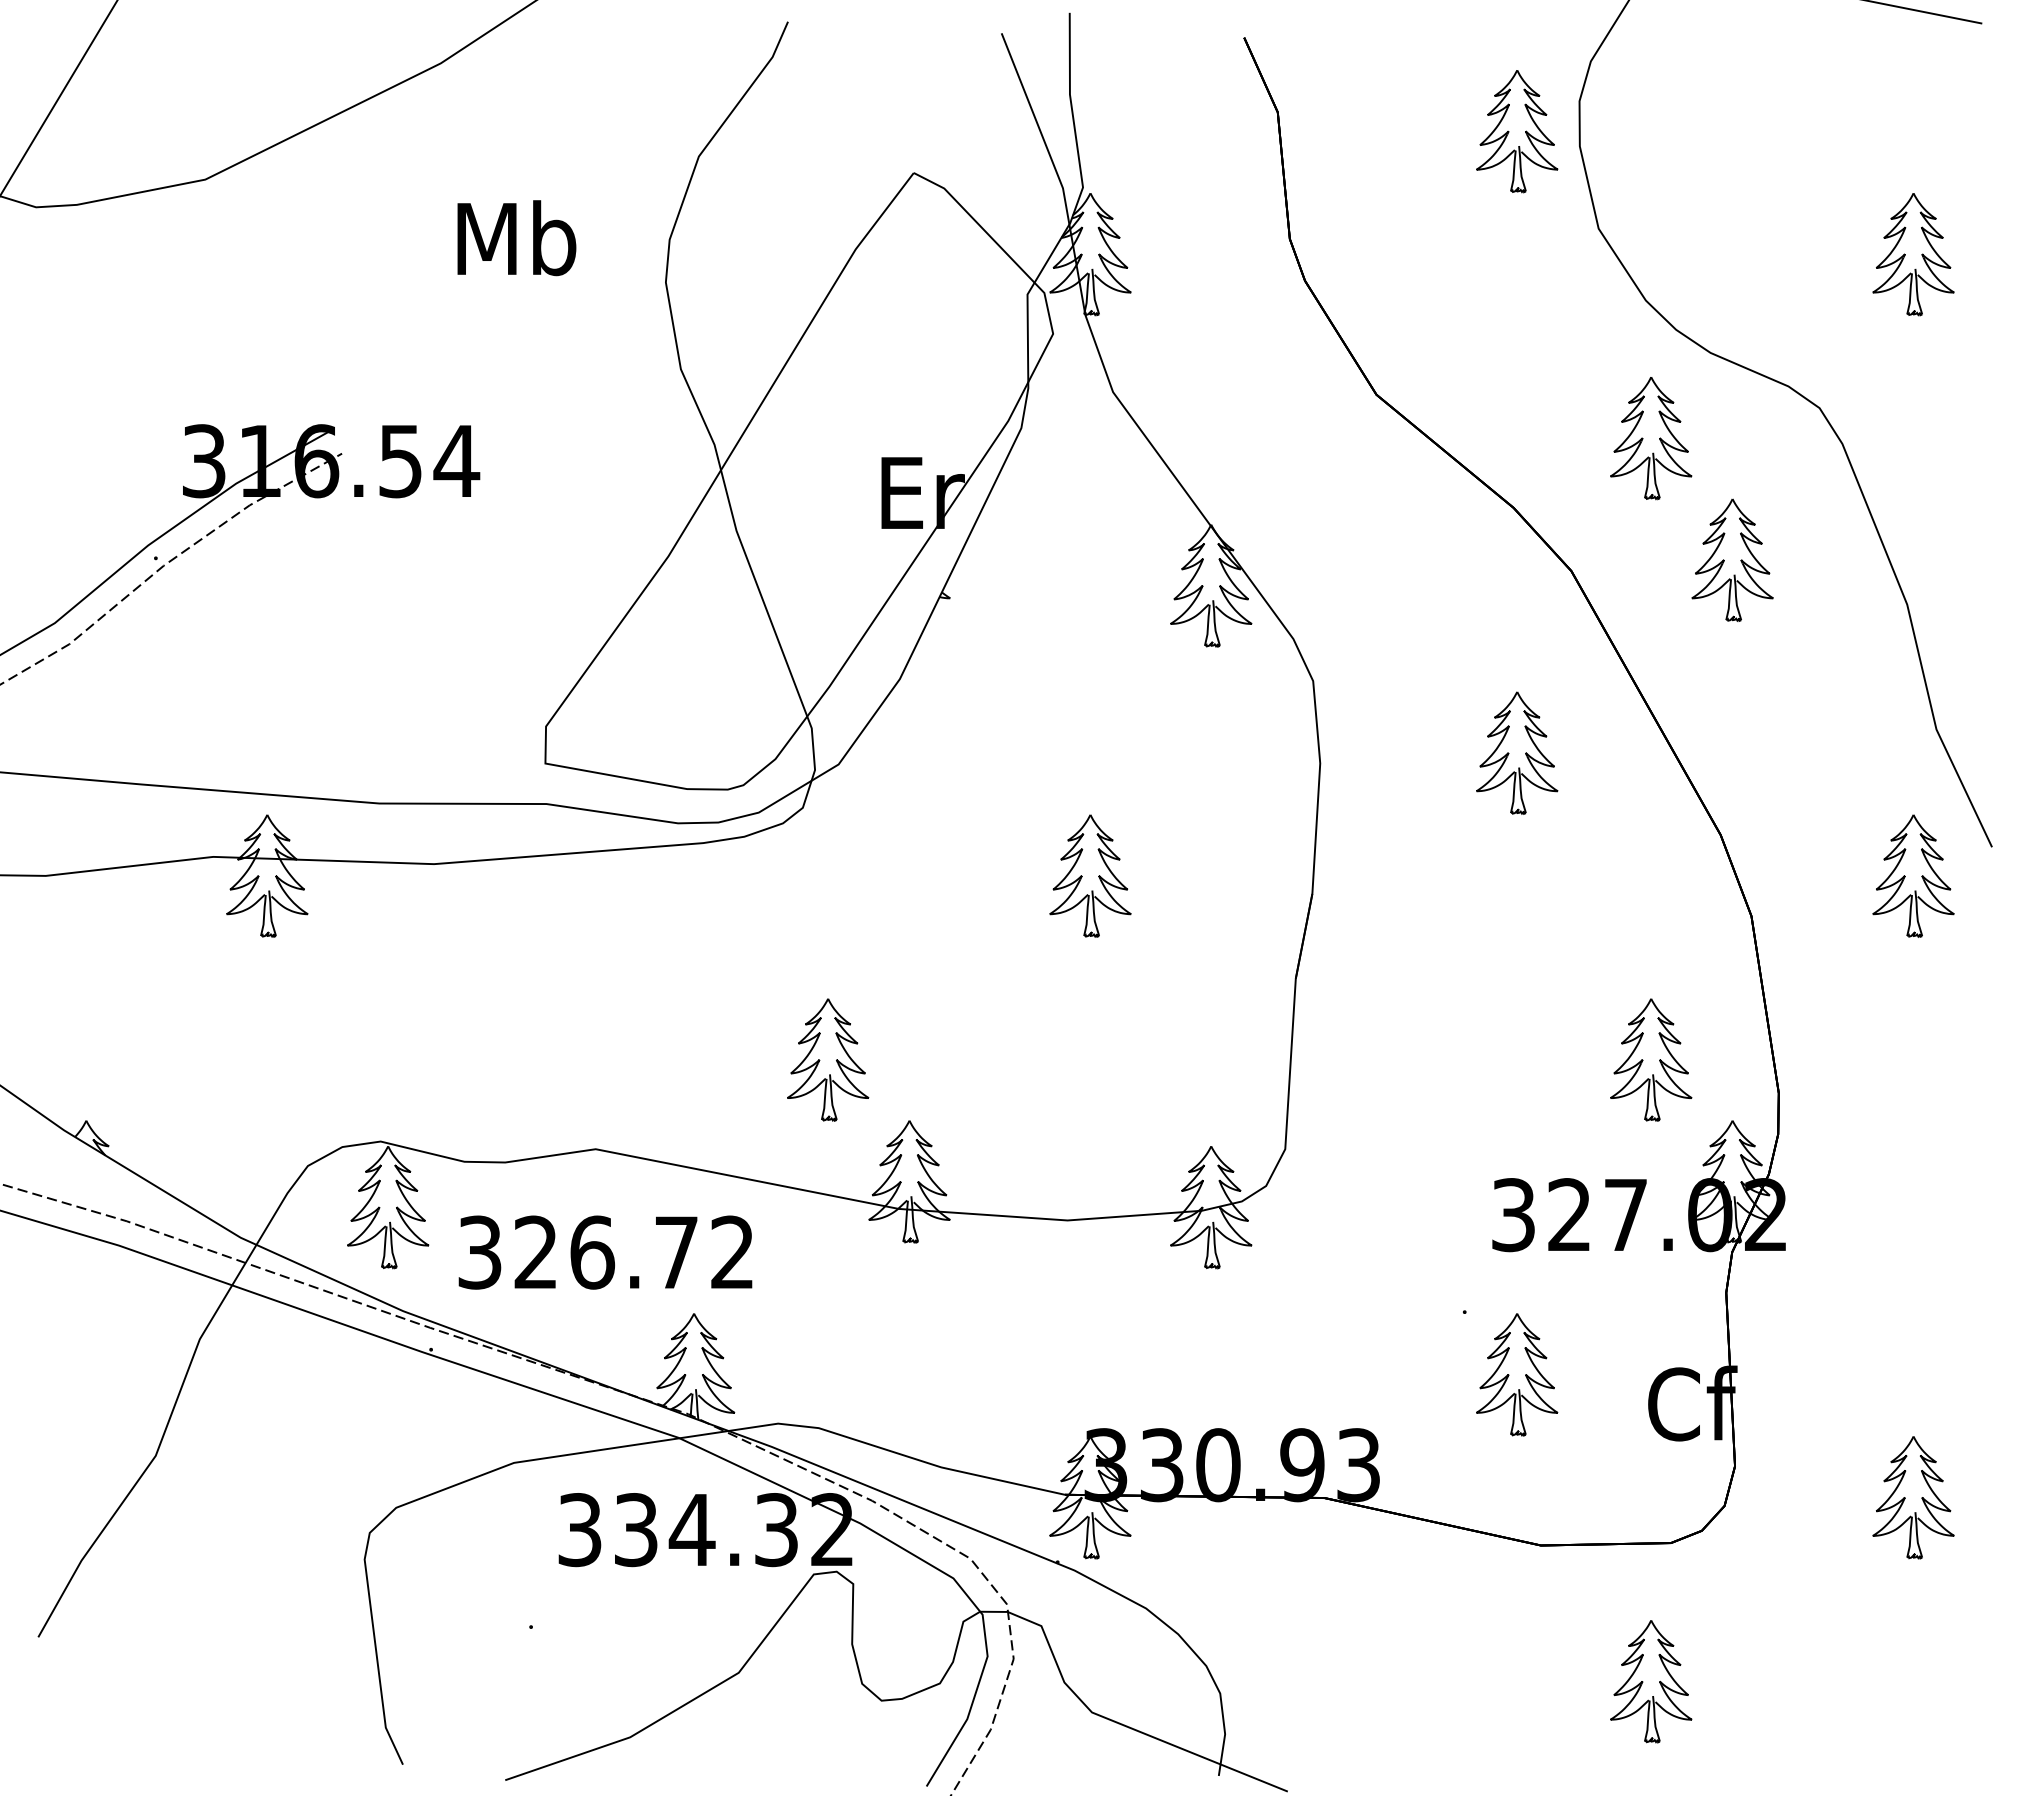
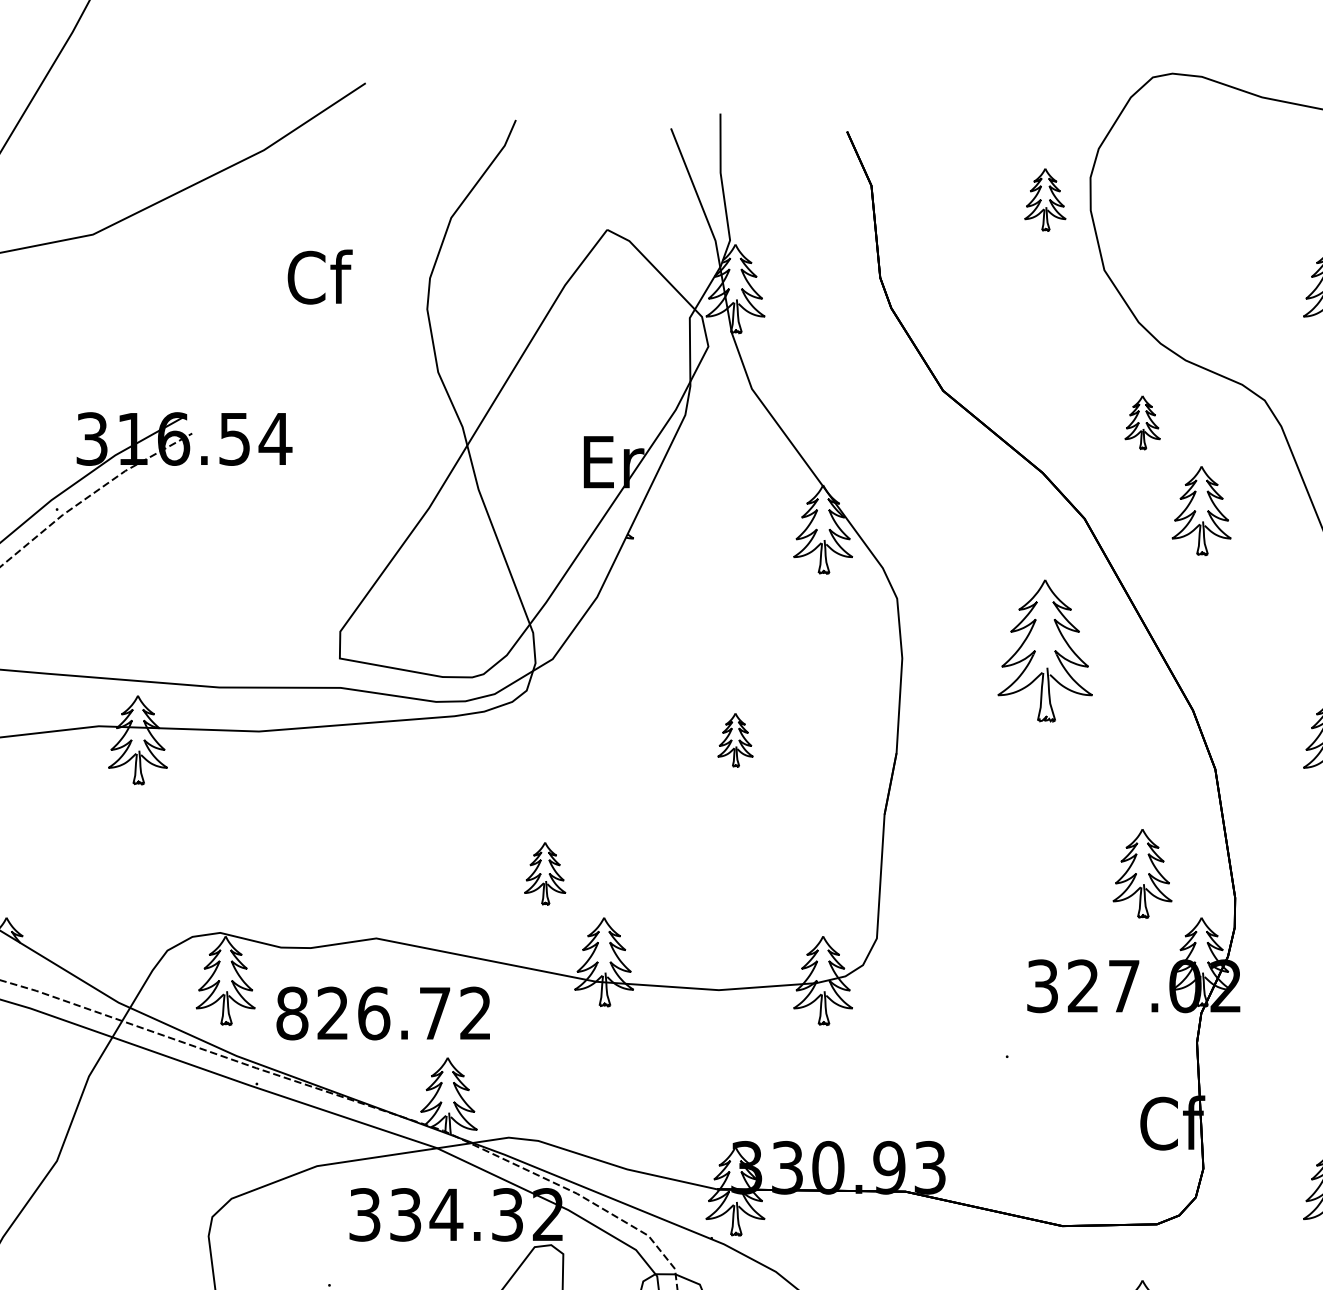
part: (1517, 131) -> (1045, 199), size x0.7
text: (516, 238) -> (318, 277), Mb -> Cf
part: (1651, 438) -> (1142, 422), size x0.6
part: (1517, 752) -> (1045, 650), size x1.6
part: (1090, 875) -> (735, 739), size x0.6
part: (828, 1059) -> (545, 873), size x0.7
text: (480, 1252) -> (292, 1013), 326.72 -> 826.72
part: (1517, 1374) -> (1045, 1101), removed

